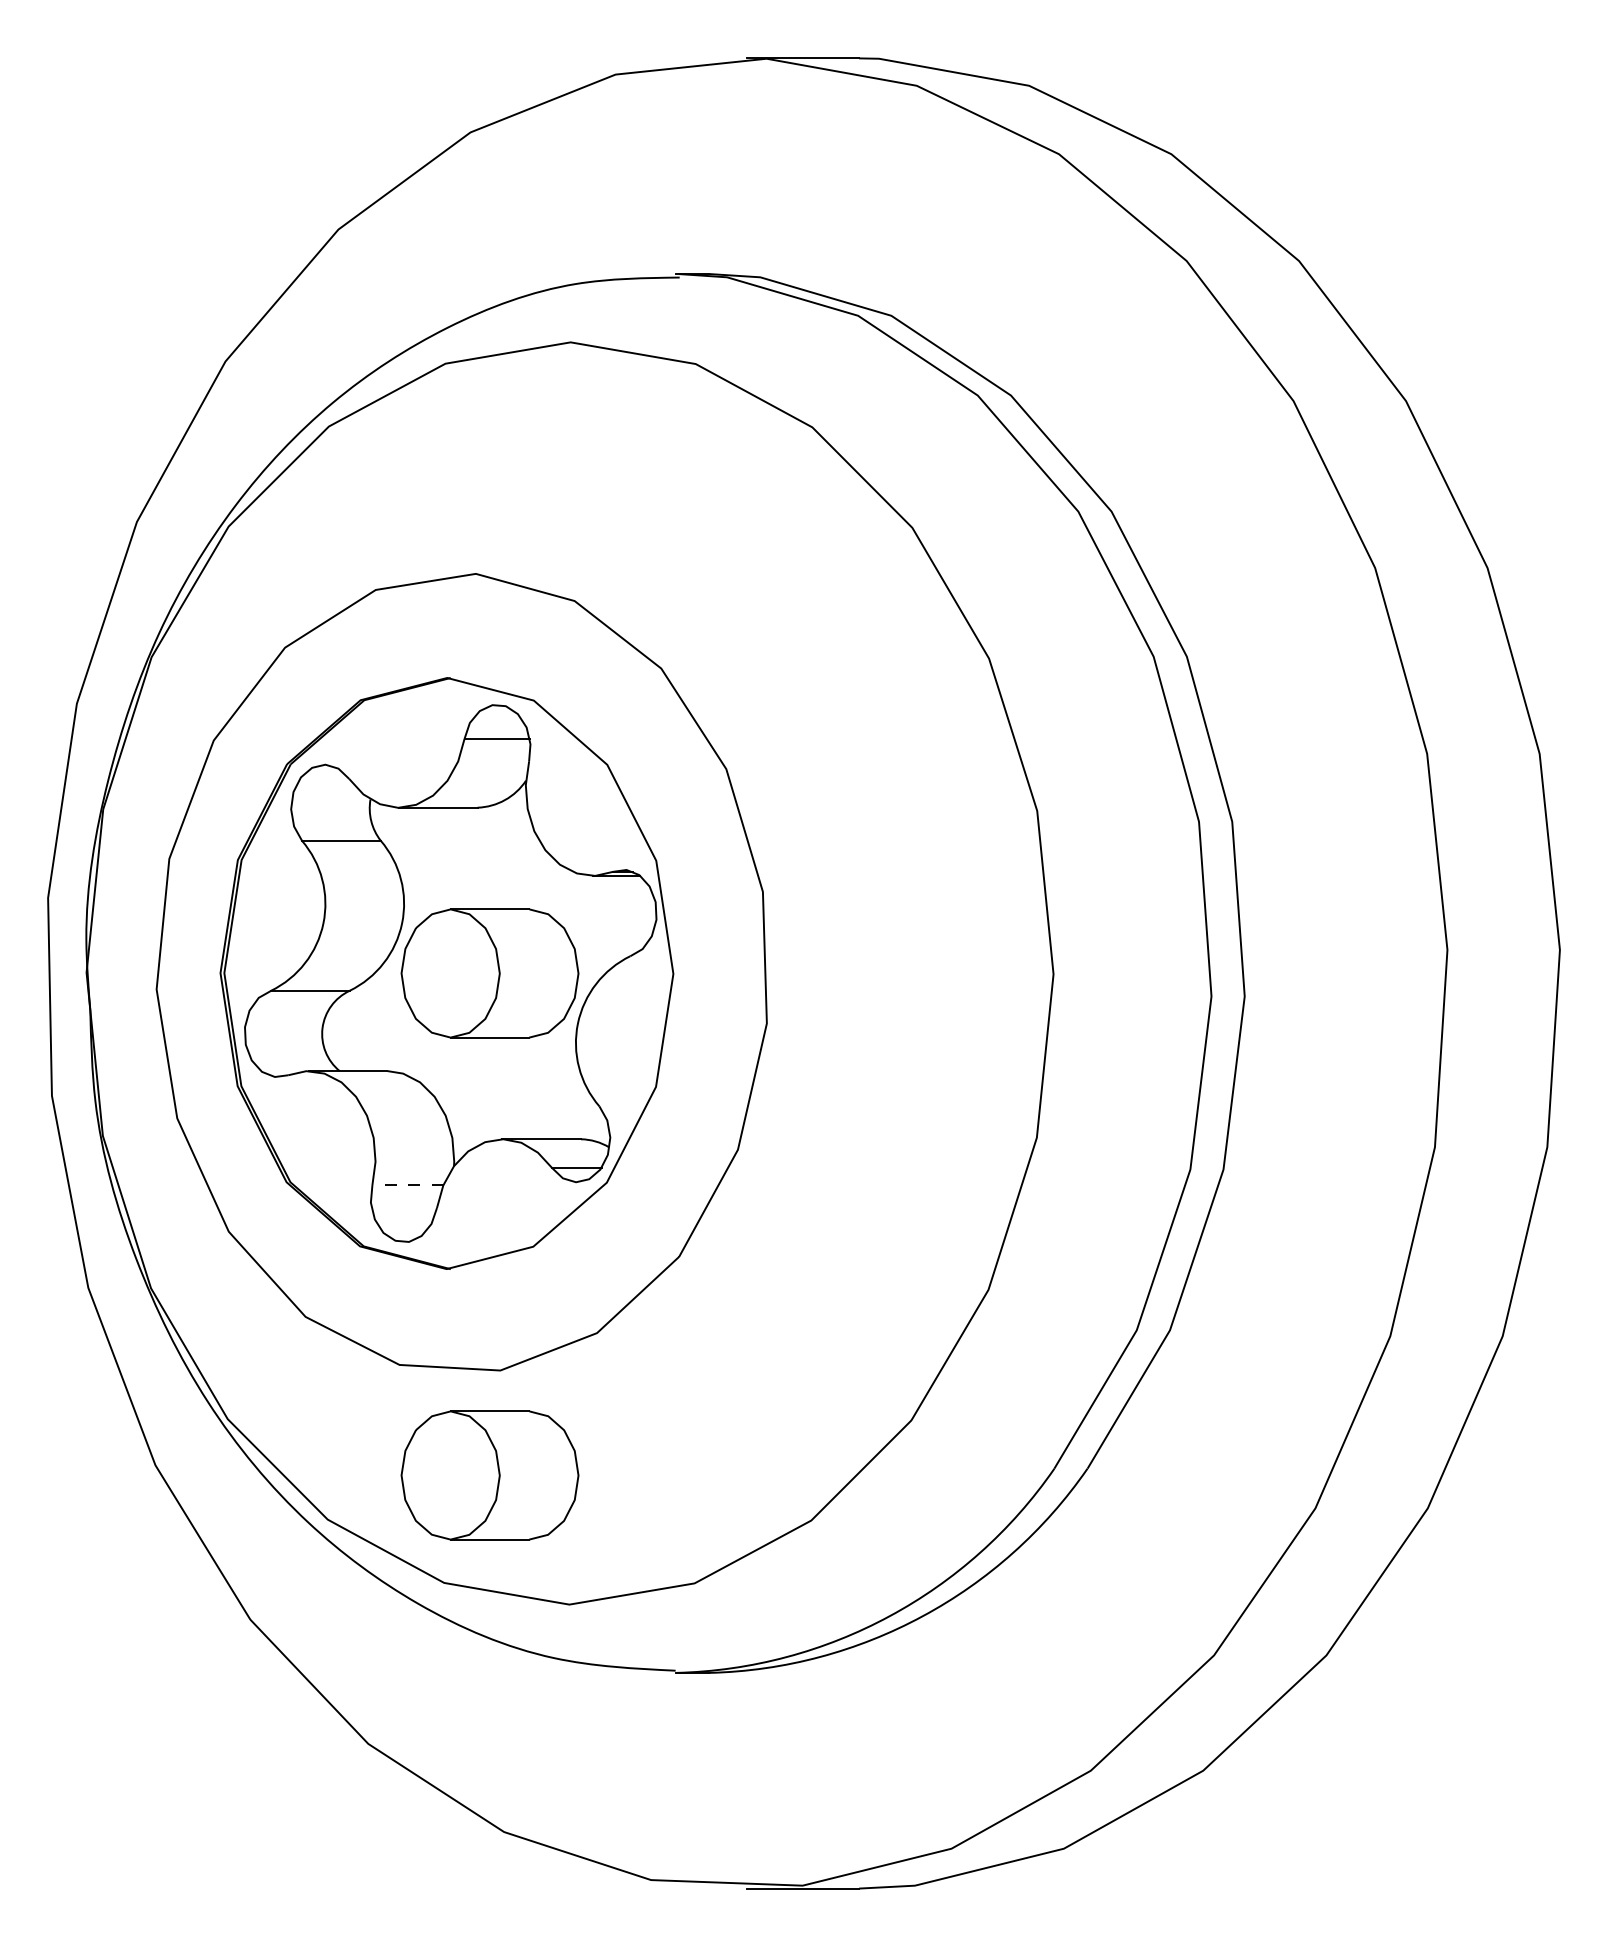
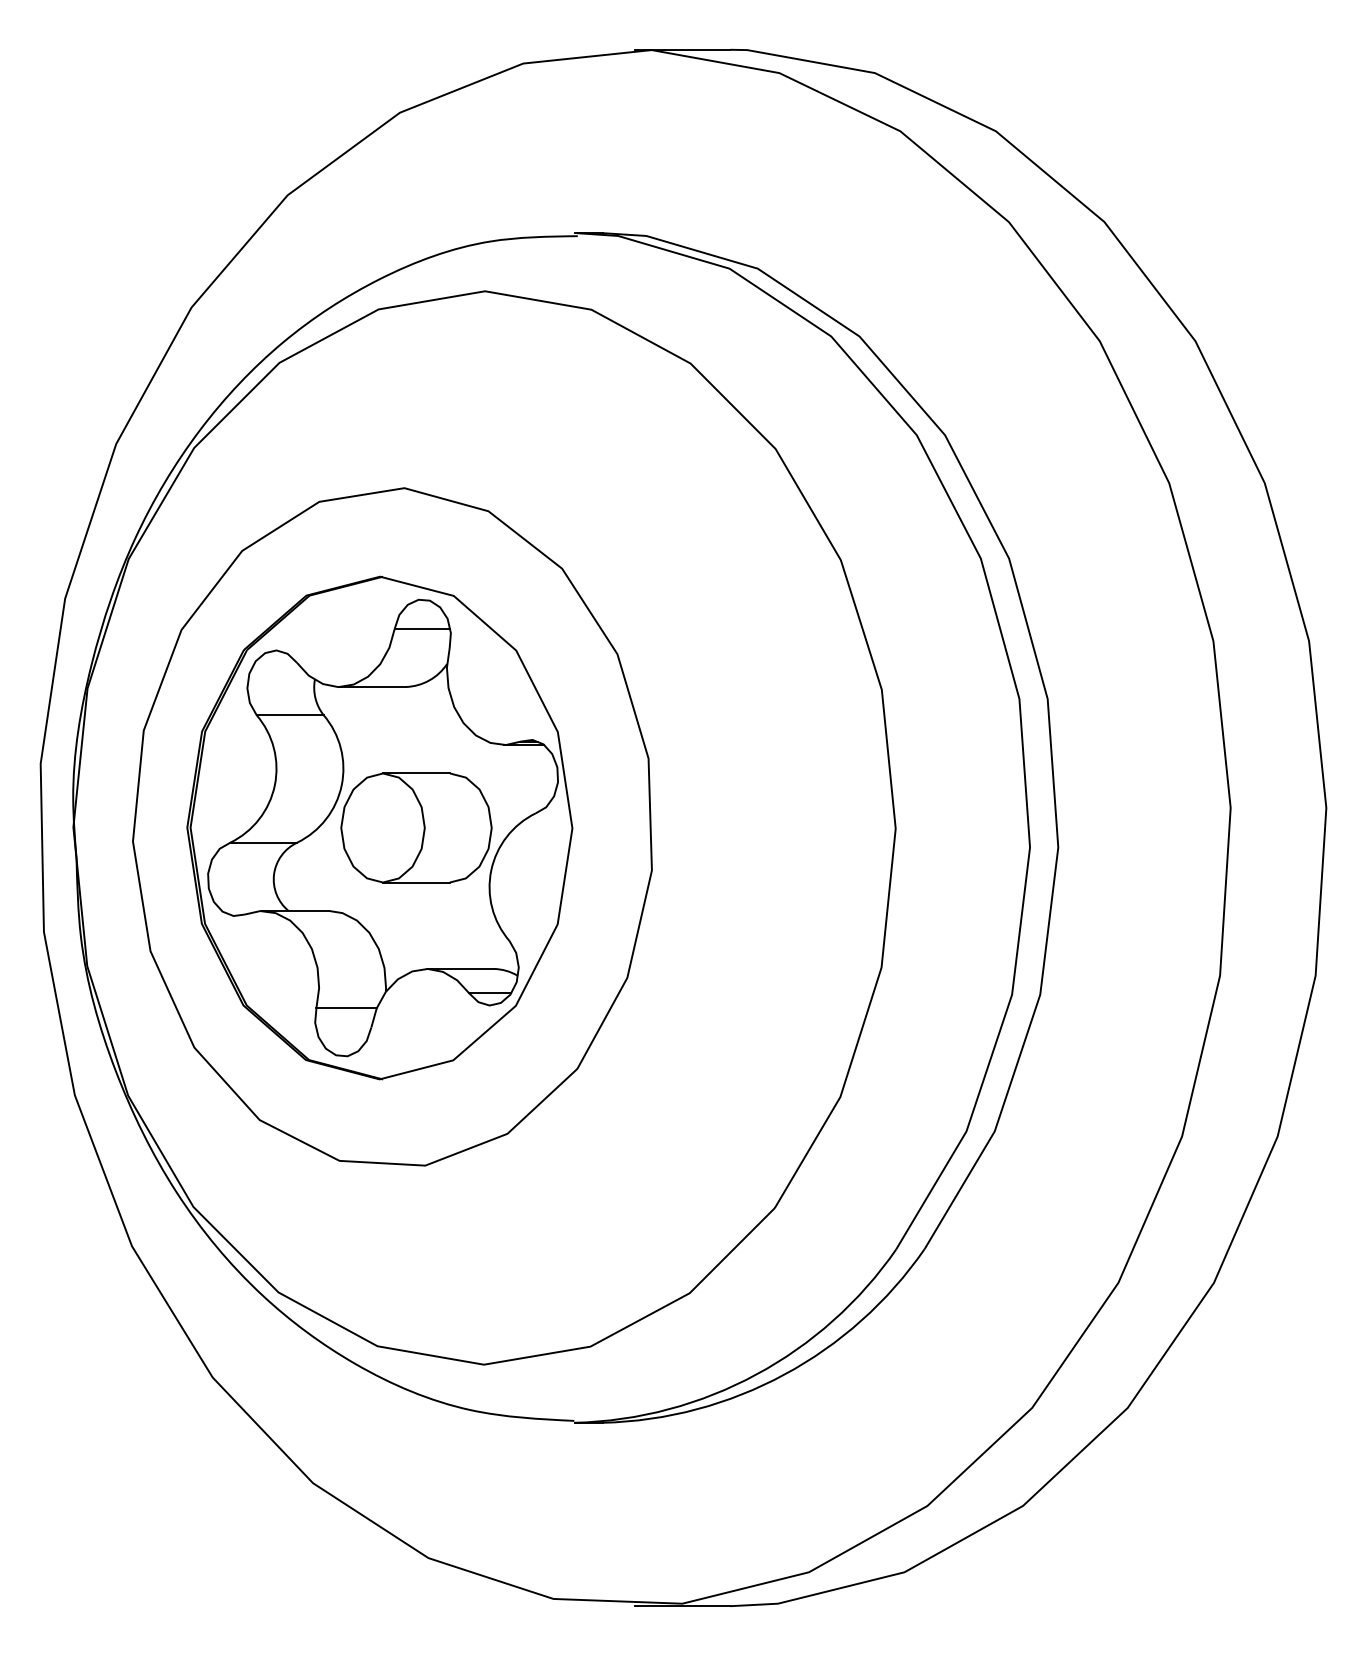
line: (407, 1185) -> (346, 1008), dashed -> solid
part: (489, 1475) -> (416, 1254), removed

